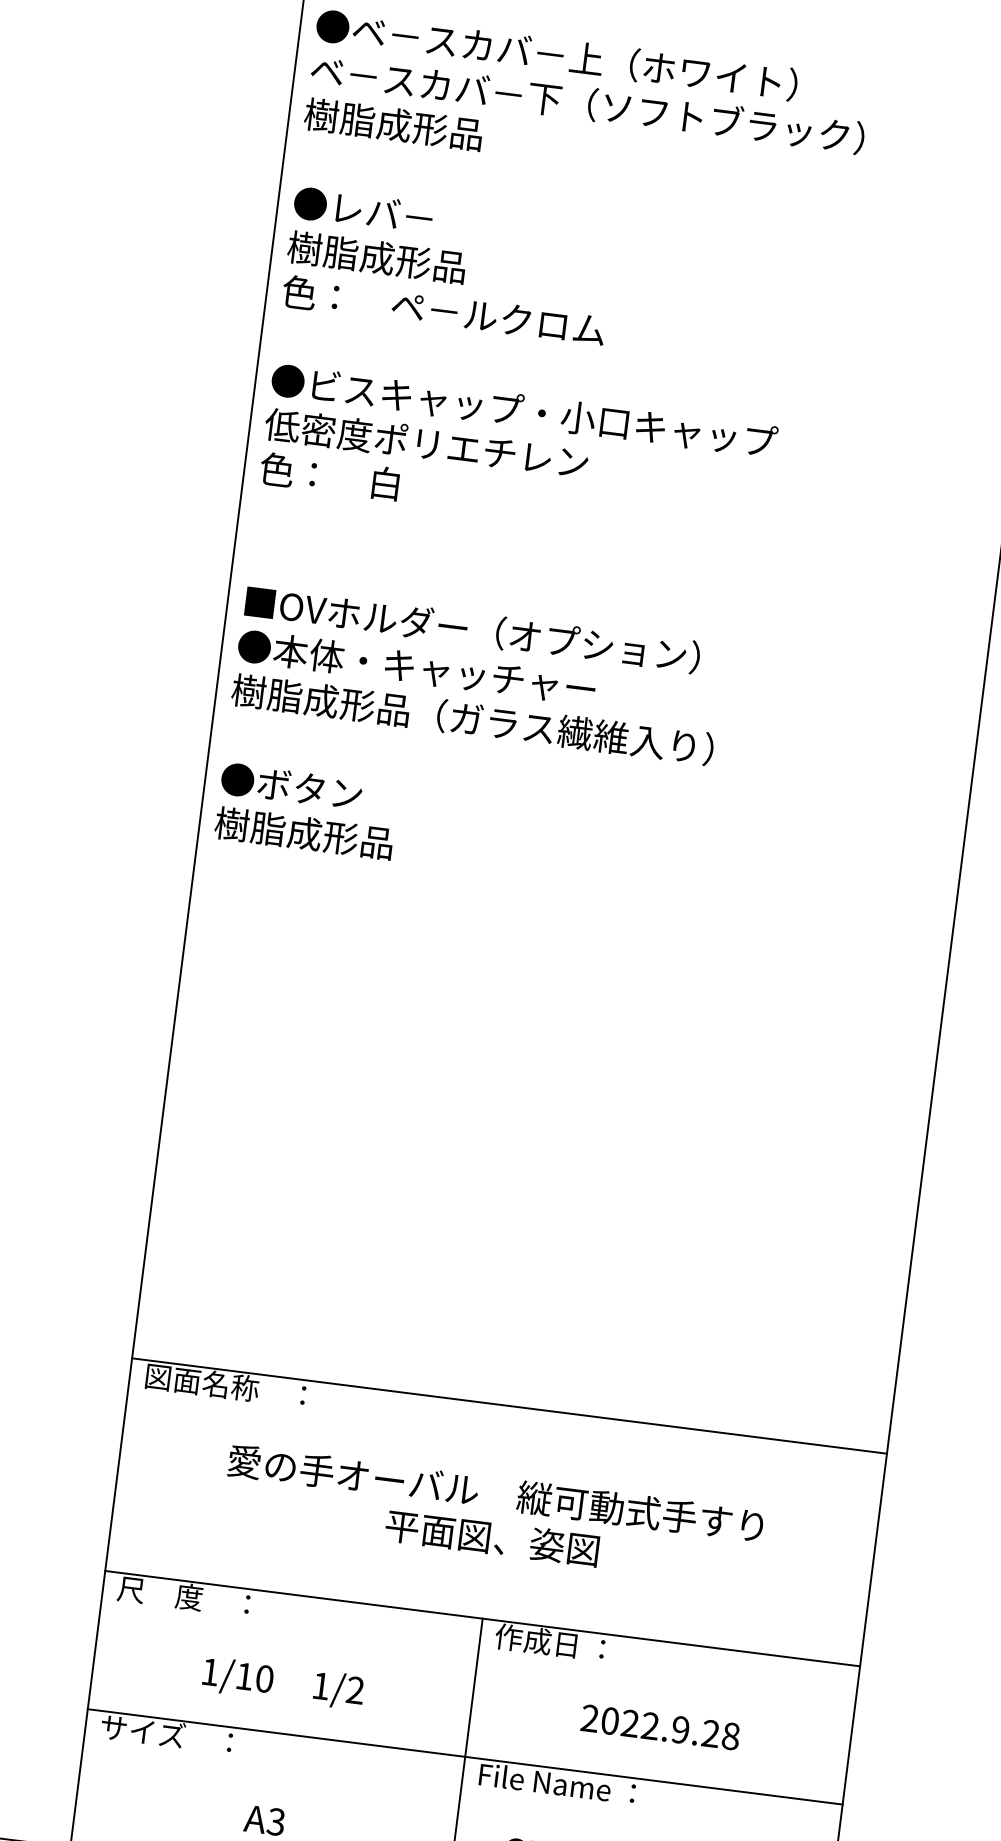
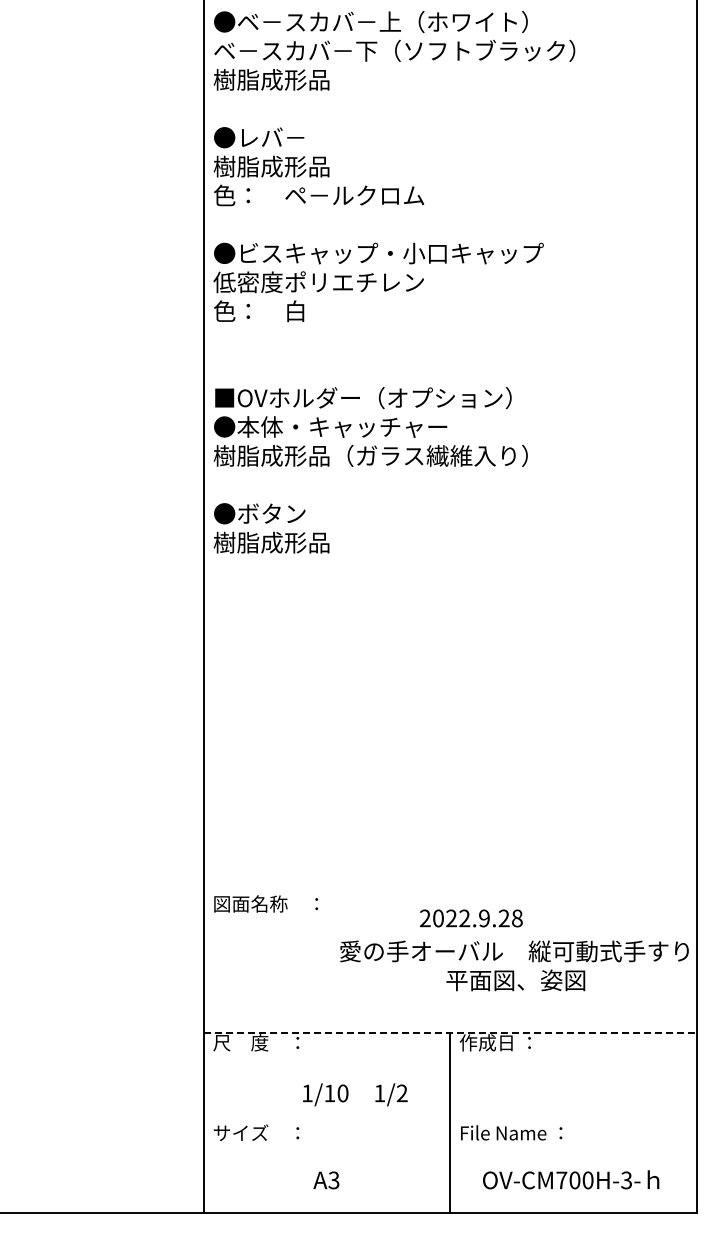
line: (508, 1406) -> (449, 894), removed
text: (493, 1515) -> (514, 965), moved
line: (483, 1618) -> (450, 1032), solid -> dashed
text: (283, 1683) -> (355, 1094), moved
text: (660, 1727) -> (471, 918), moved
line: (464, 1757) -> (449, 1123), removed

